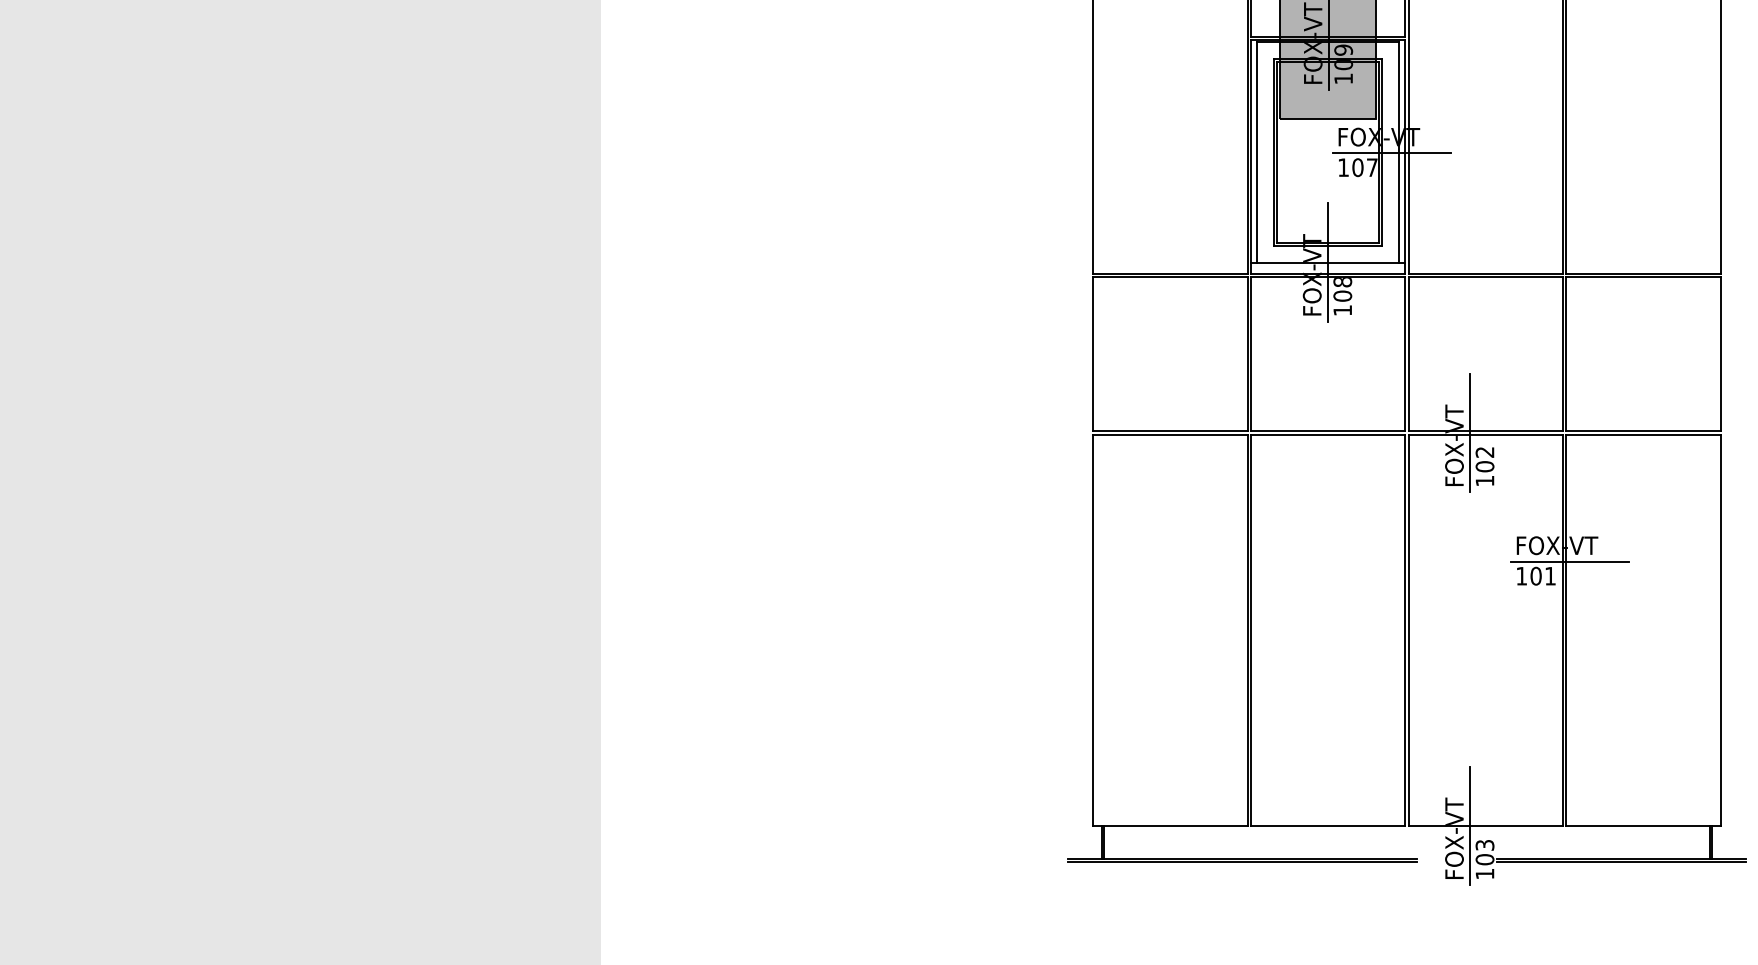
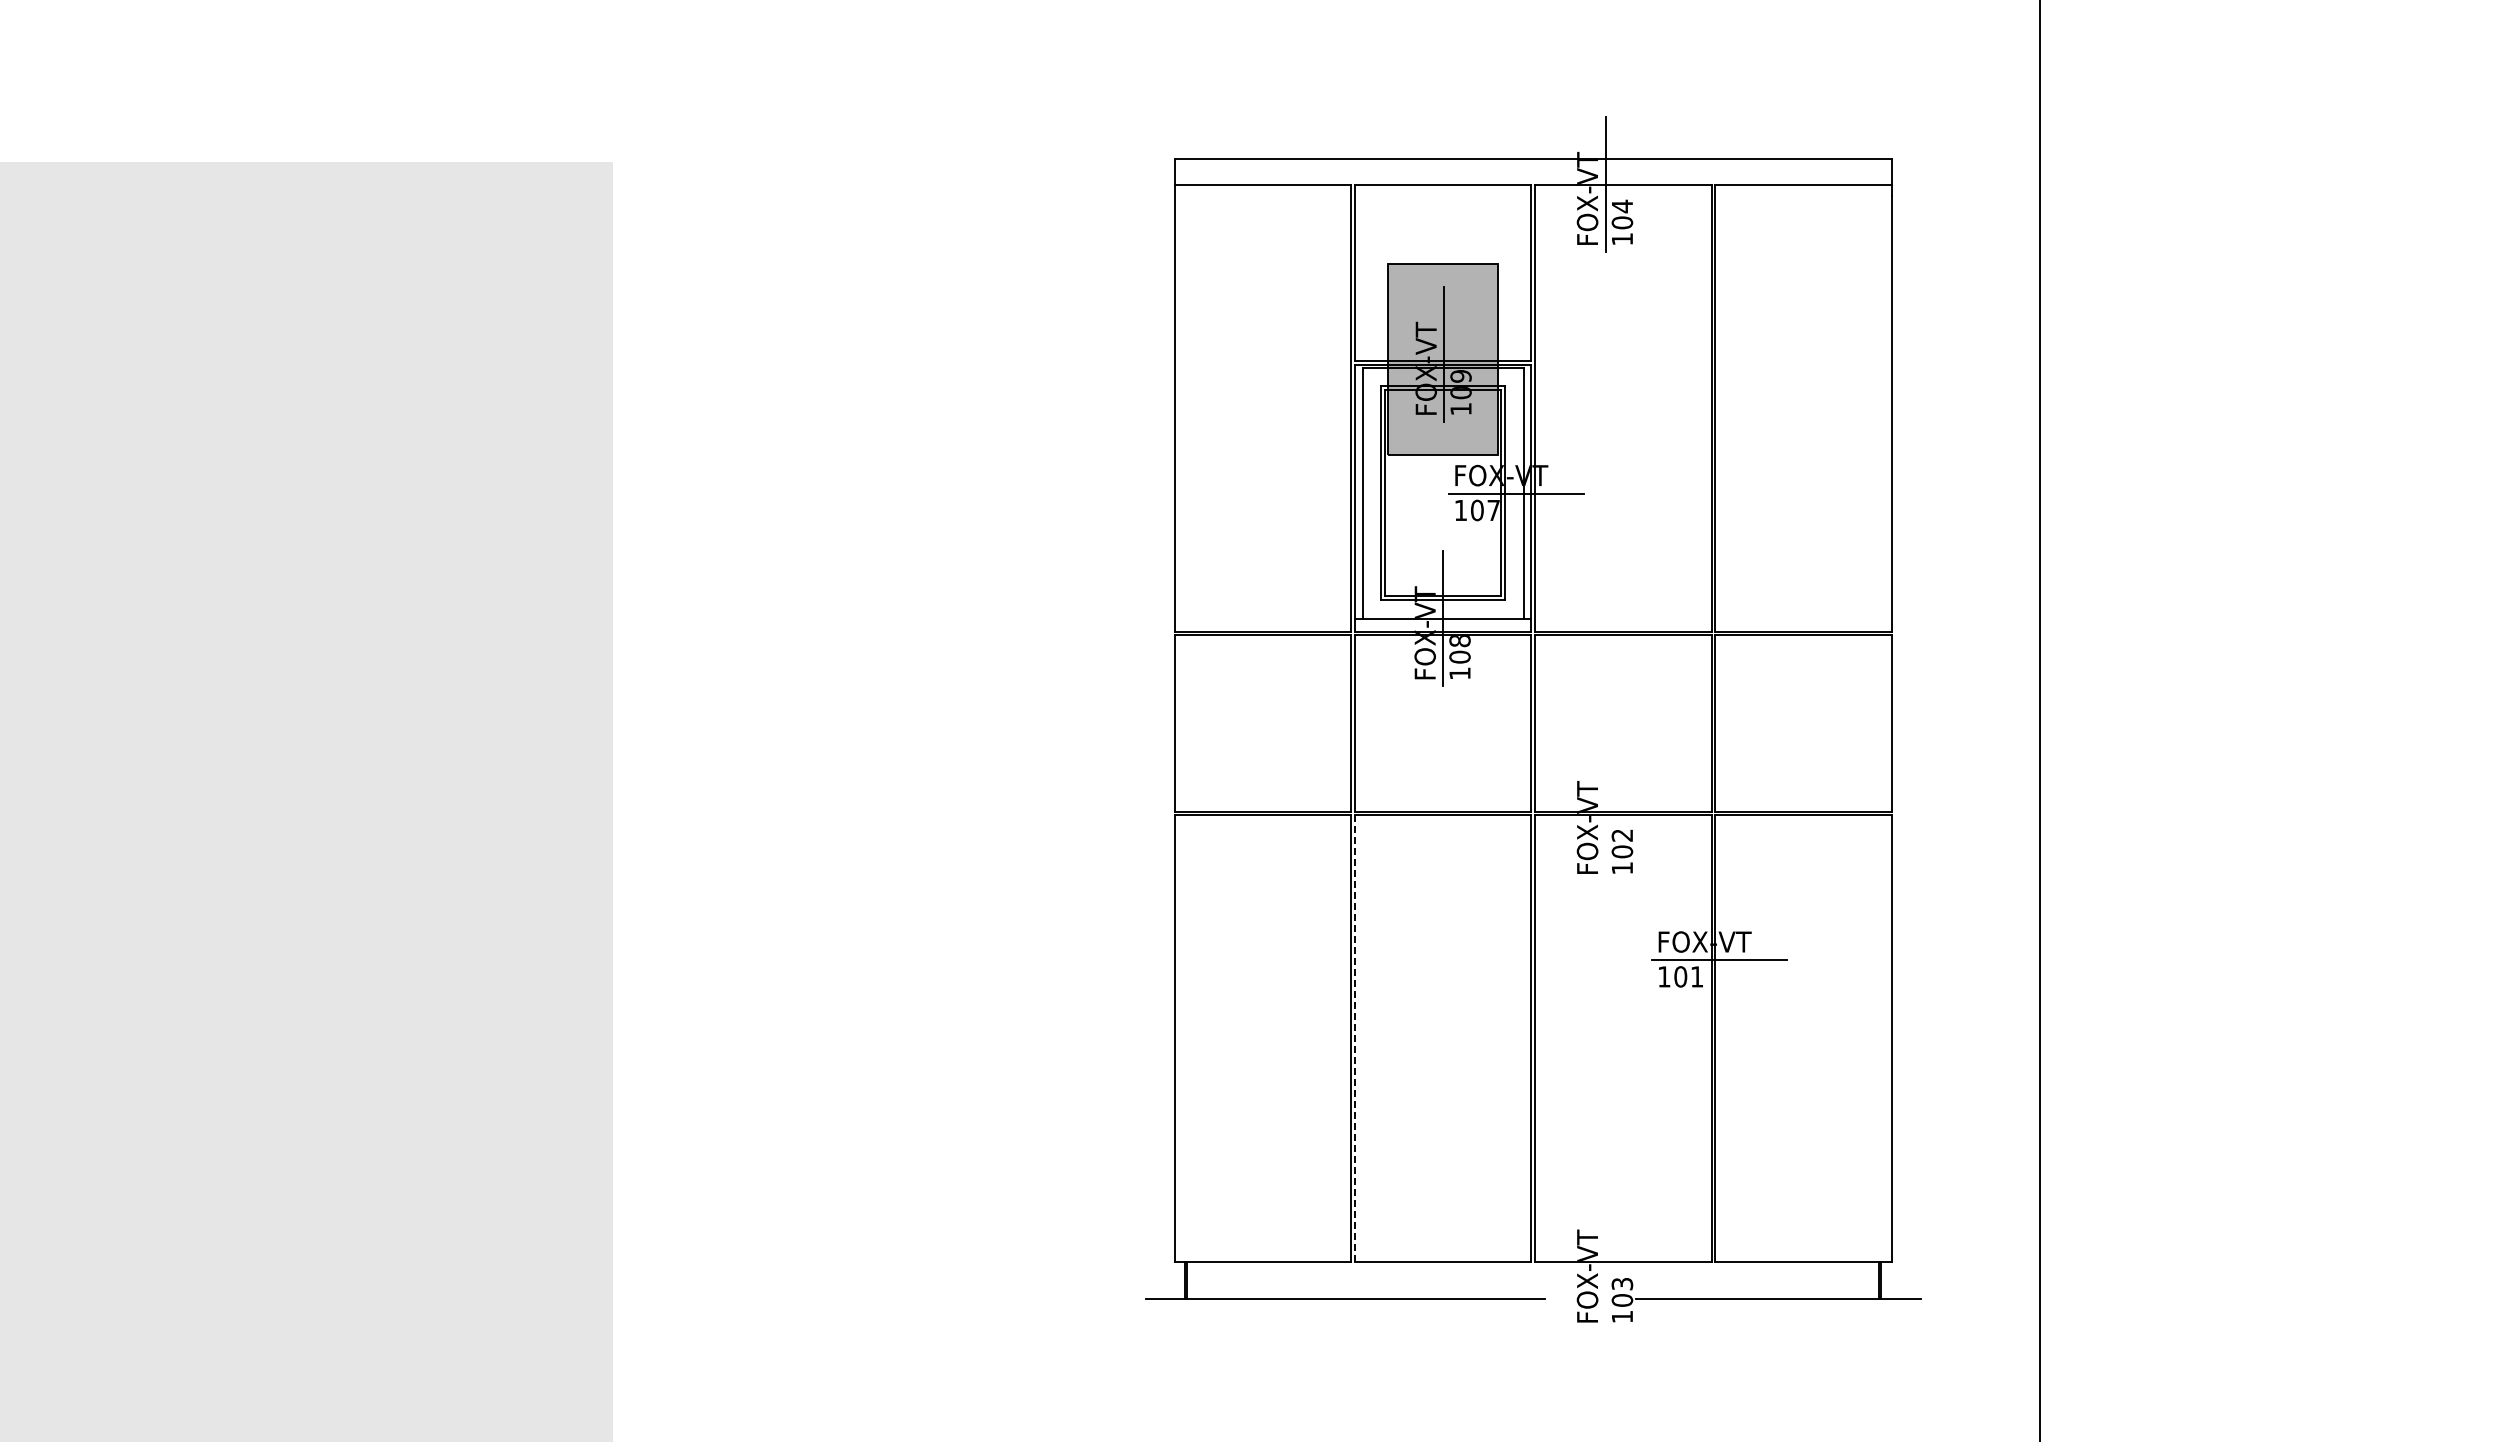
line: (1470, 432) -> (1605, 812), removed
line: (1251, 630) -> (1355, 1038), solid -> dashed
line: (1470, 825) -> (1605, 1261), removed
line: (1242, 862) -> (1345, 1303), removed
line: (1620, 862) -> (1777, 1303), removed

